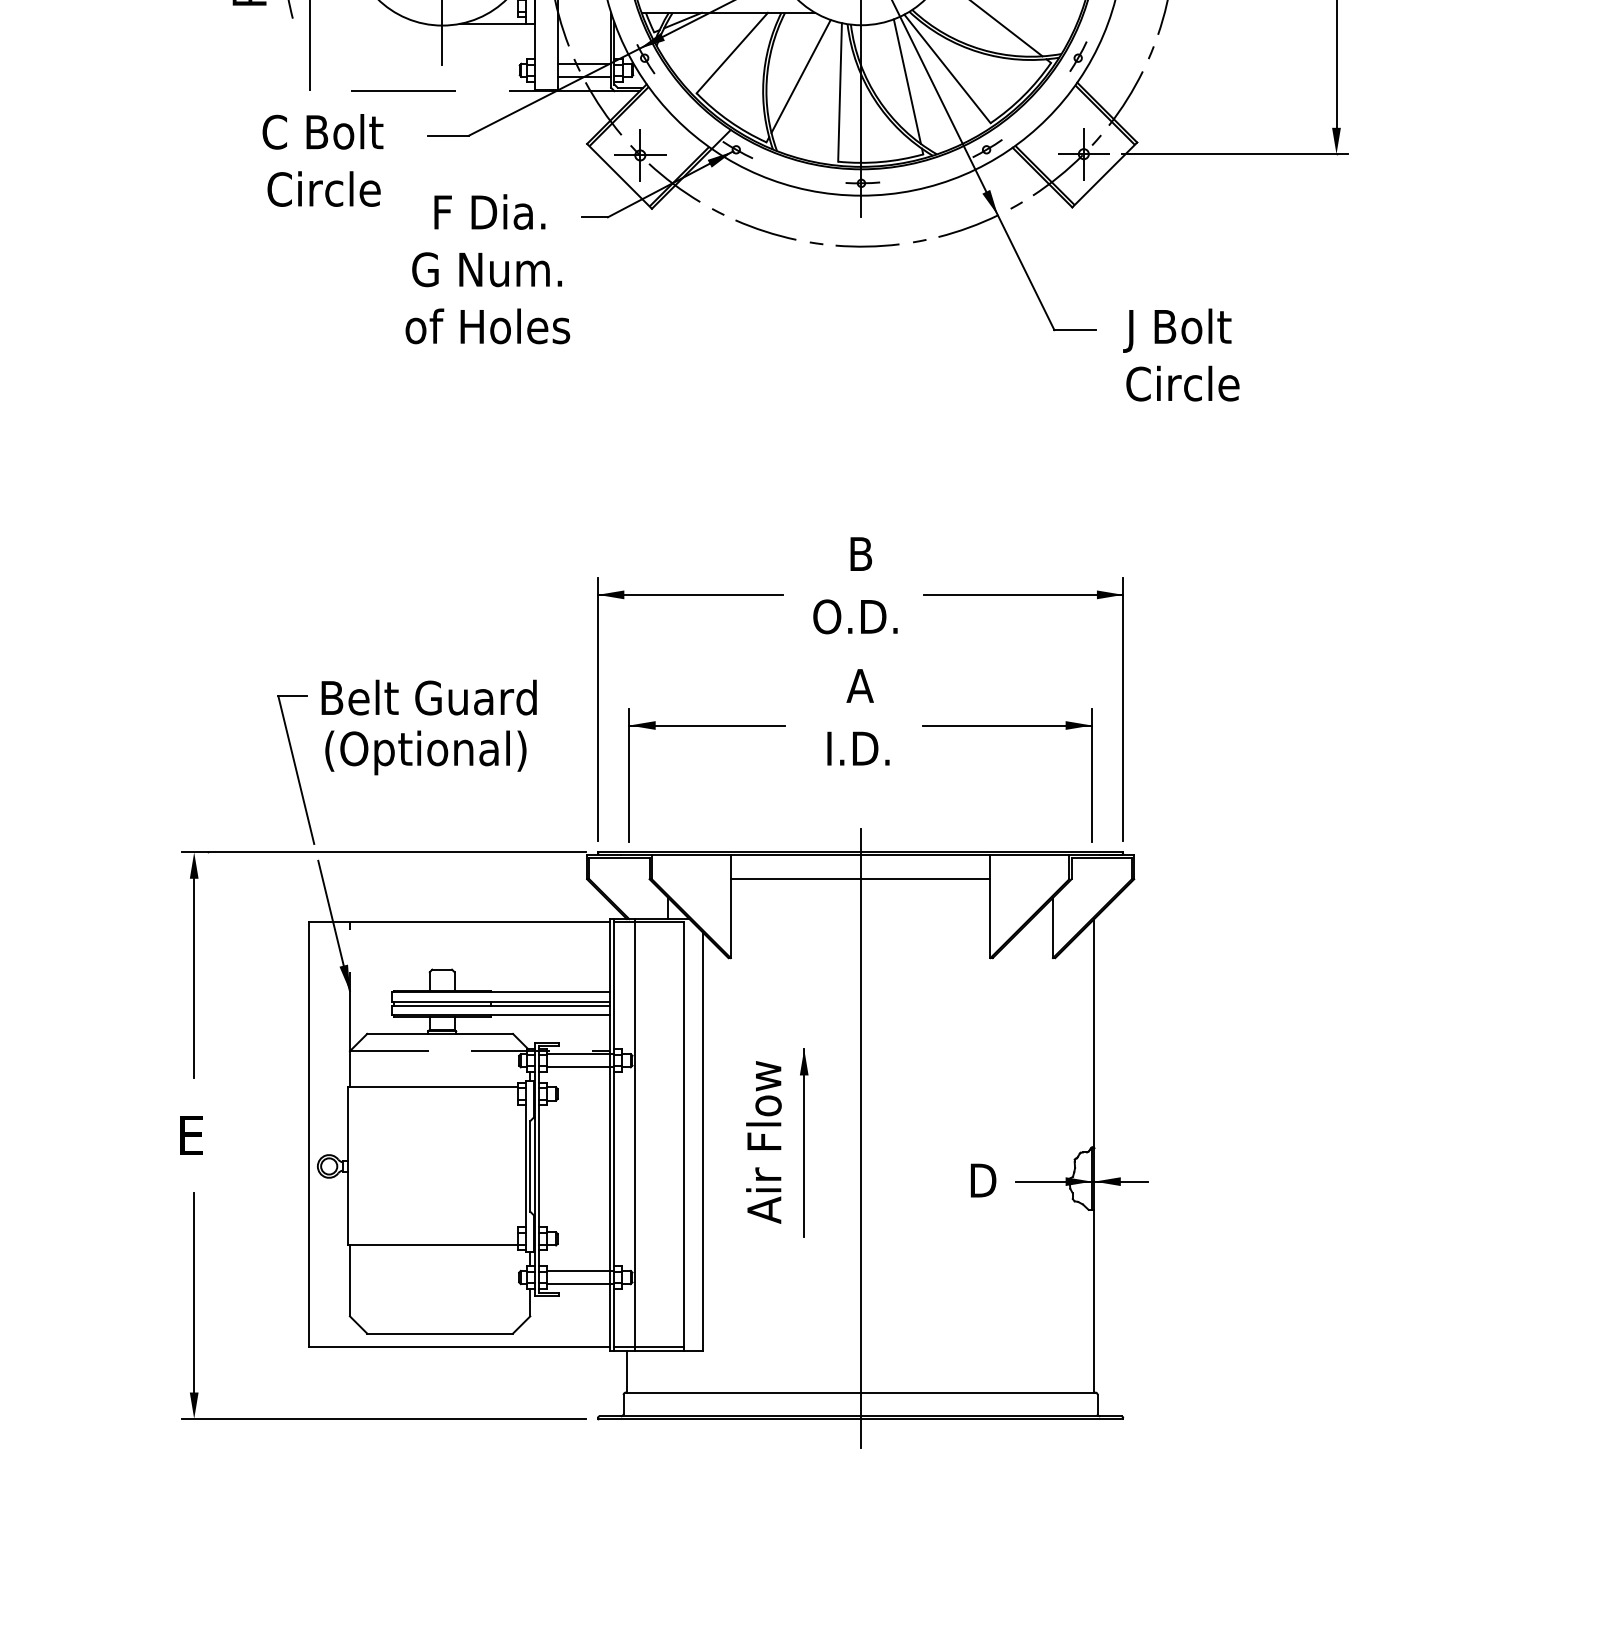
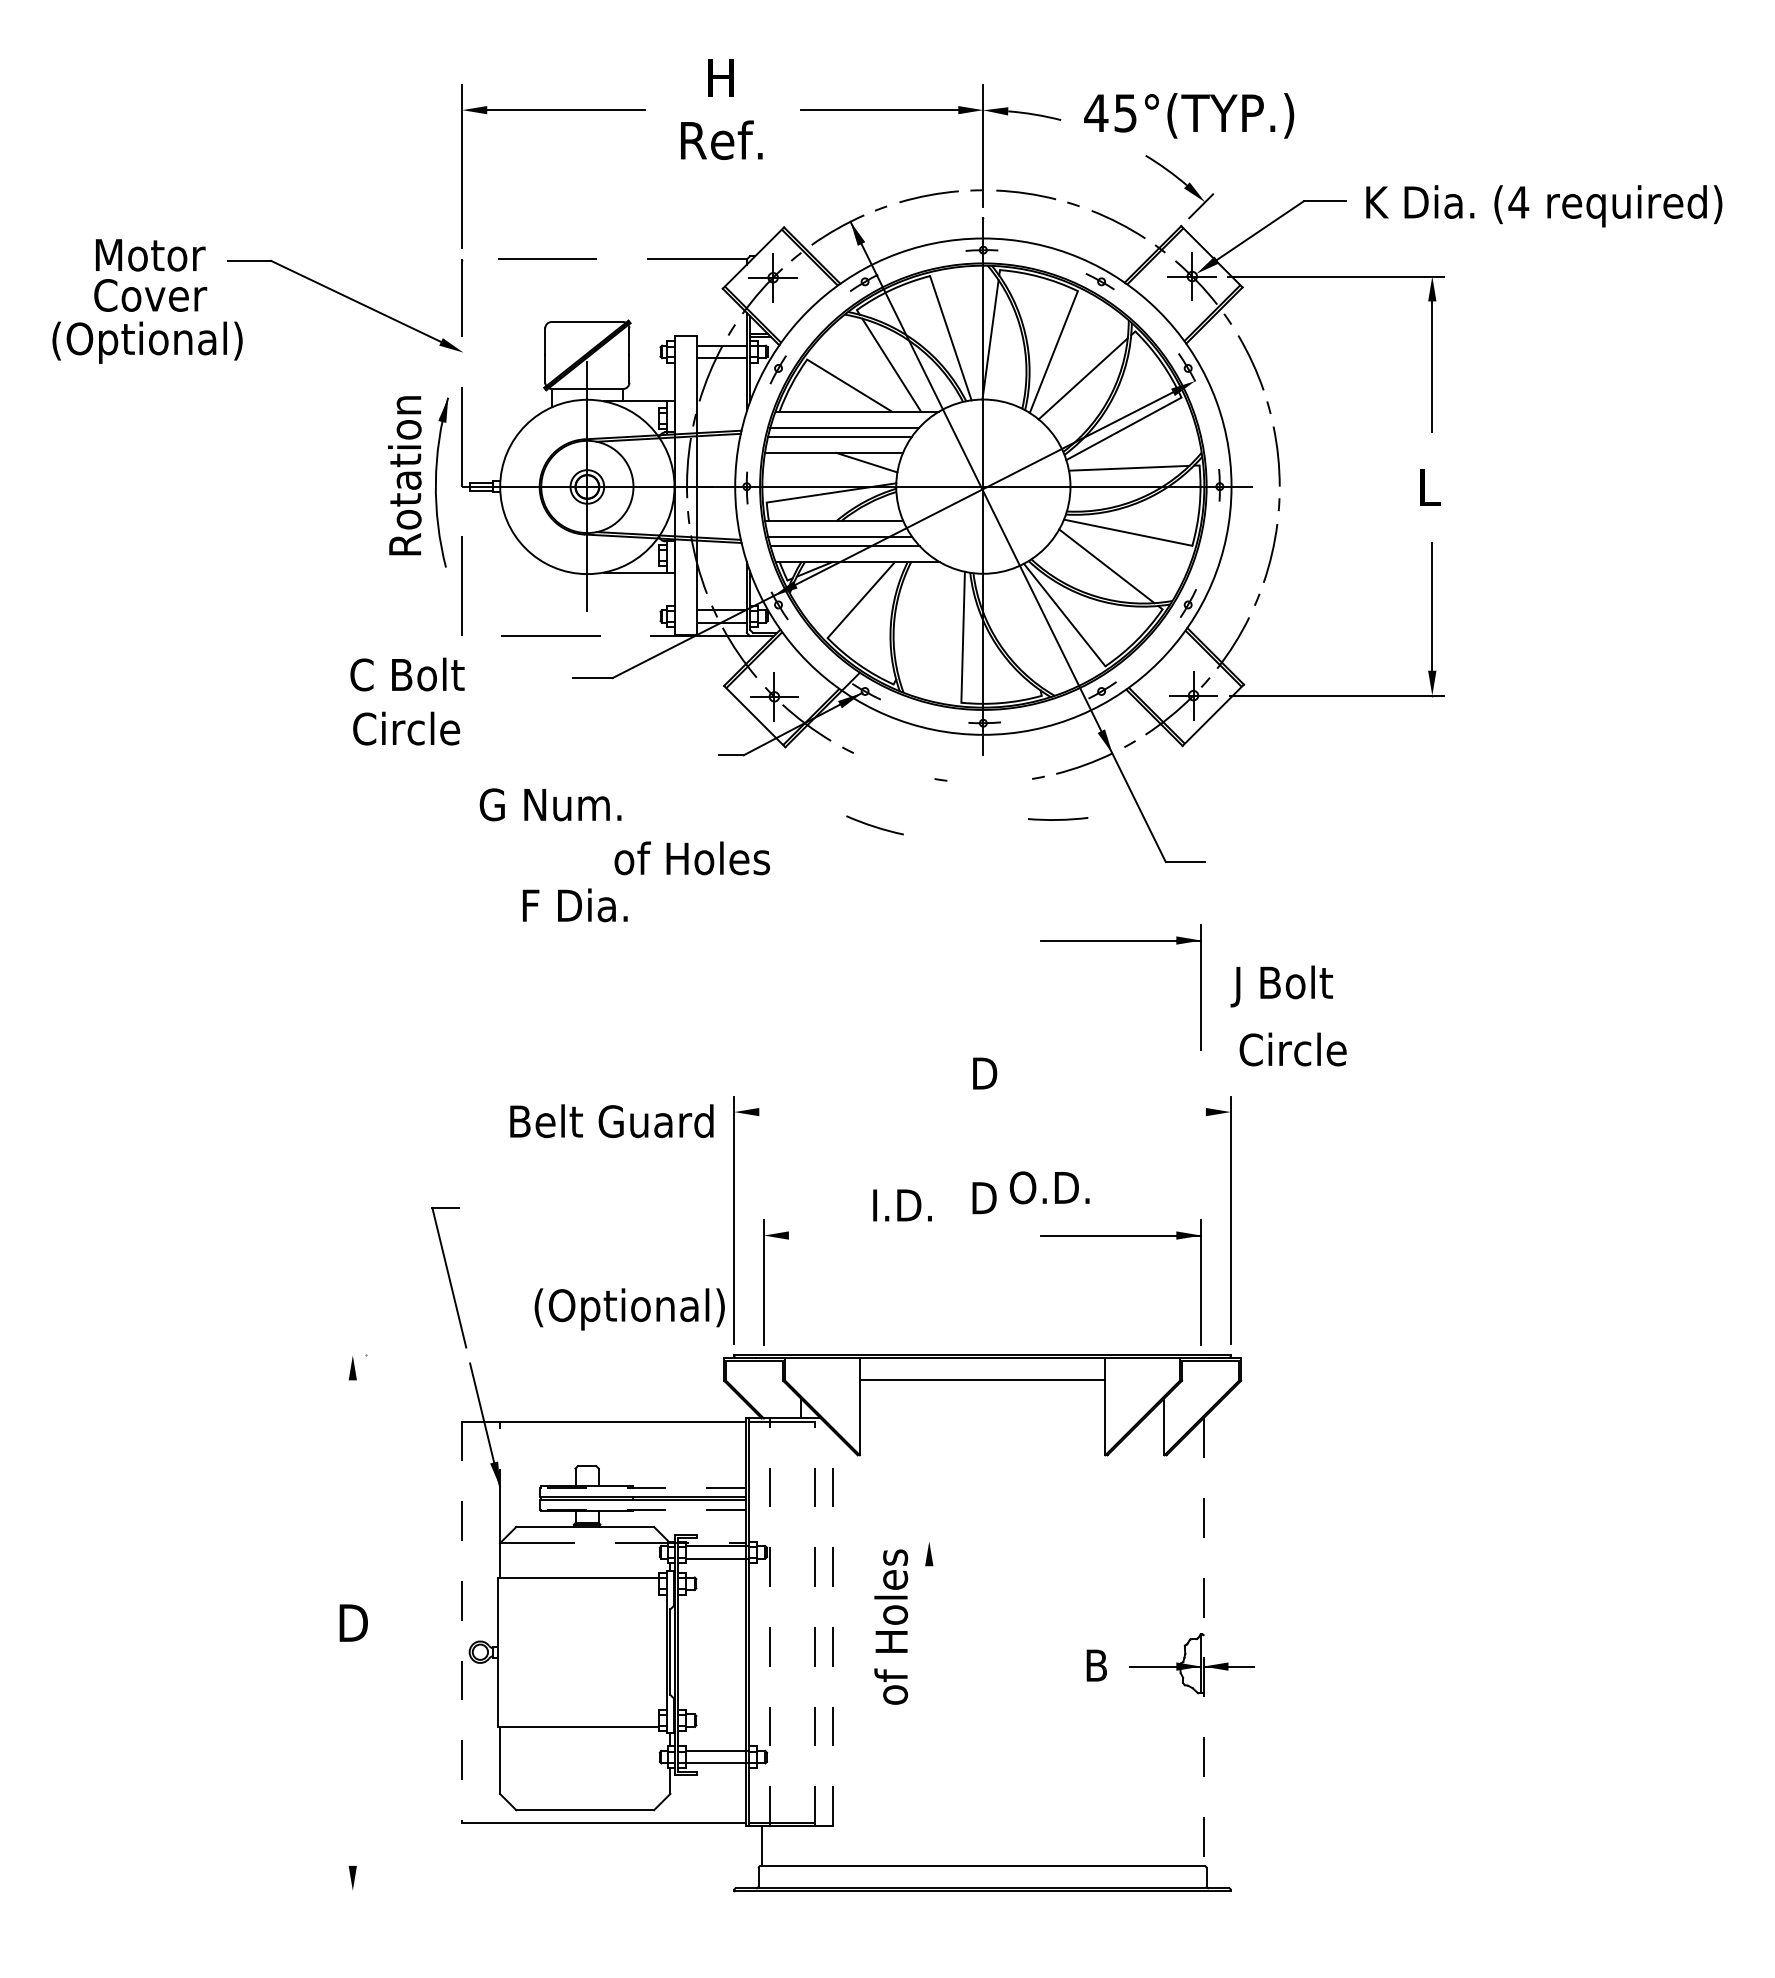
line: (801, 75) -> (926, 621), removed
line: (907, 81) -> (1026, 626), removed
text: (322, 131) -> (407, 674), moved
text: (324, 188) -> (406, 728), moved
text: (490, 212) -> (575, 905), moved
arc: (765, 230) -> (874, 825), moved
line: (867, 246) -> (1058, 819), moved
text: (486, 269) -> (550, 804), moved
text: (486, 326) -> (691, 858), moved
text: (1176, 330) -> (1281, 986), moved
text: (1182, 383) -> (1292, 1049), moved
part: (1006, 414) -> (1120, 941), added
text: (865, 554) -> (987, 1073), B -> D
line: (690, 595) -> (821, 1112), removed
line: (1023, 595) -> (1136, 1112), removed
text: (855, 616) -> (1049, 1187), moved
text: (860, 686) -> (982, 1198), A -> D
text: (428, 697) -> (611, 1121), moved
line: (707, 725) -> (837, 1235), removed
text: (858, 748) -> (902, 1205), moved
text: (425, 752) -> (629, 1309), moved
line: (384, 852) -> (532, 1355), removed
line: (193, 978) -> (352, 1474), removed
line: (500, 992) -> (642, 1487), solid -> dashed
line: (500, 1015) -> (642, 1509), solid -> dashed
text: (194, 1134) -> (353, 1622), E -> D
line: (309, 1134) -> (461, 1622), solid -> dashed
line: (635, 1134) -> (769, 1622), solid -> dashed
line: (683, 1136) -> (815, 1623), solid -> dashed
line: (860, 1138) -> (982, 1625), removed
text: (764, 1140) -> (891, 1627), Air Flow -> of Holes
line: (702, 1141) -> (833, 1628), solid -> dashed
line: (804, 1142) -> (929, 1629), removed
line: (1094, 1156) -> (1203, 1642), solid -> dashed
text: (985, 1180) -> (1100, 1665), D -> B
line: (193, 1292) -> (352, 1771), removed
line: (384, 1418) -> (532, 1890), removed

